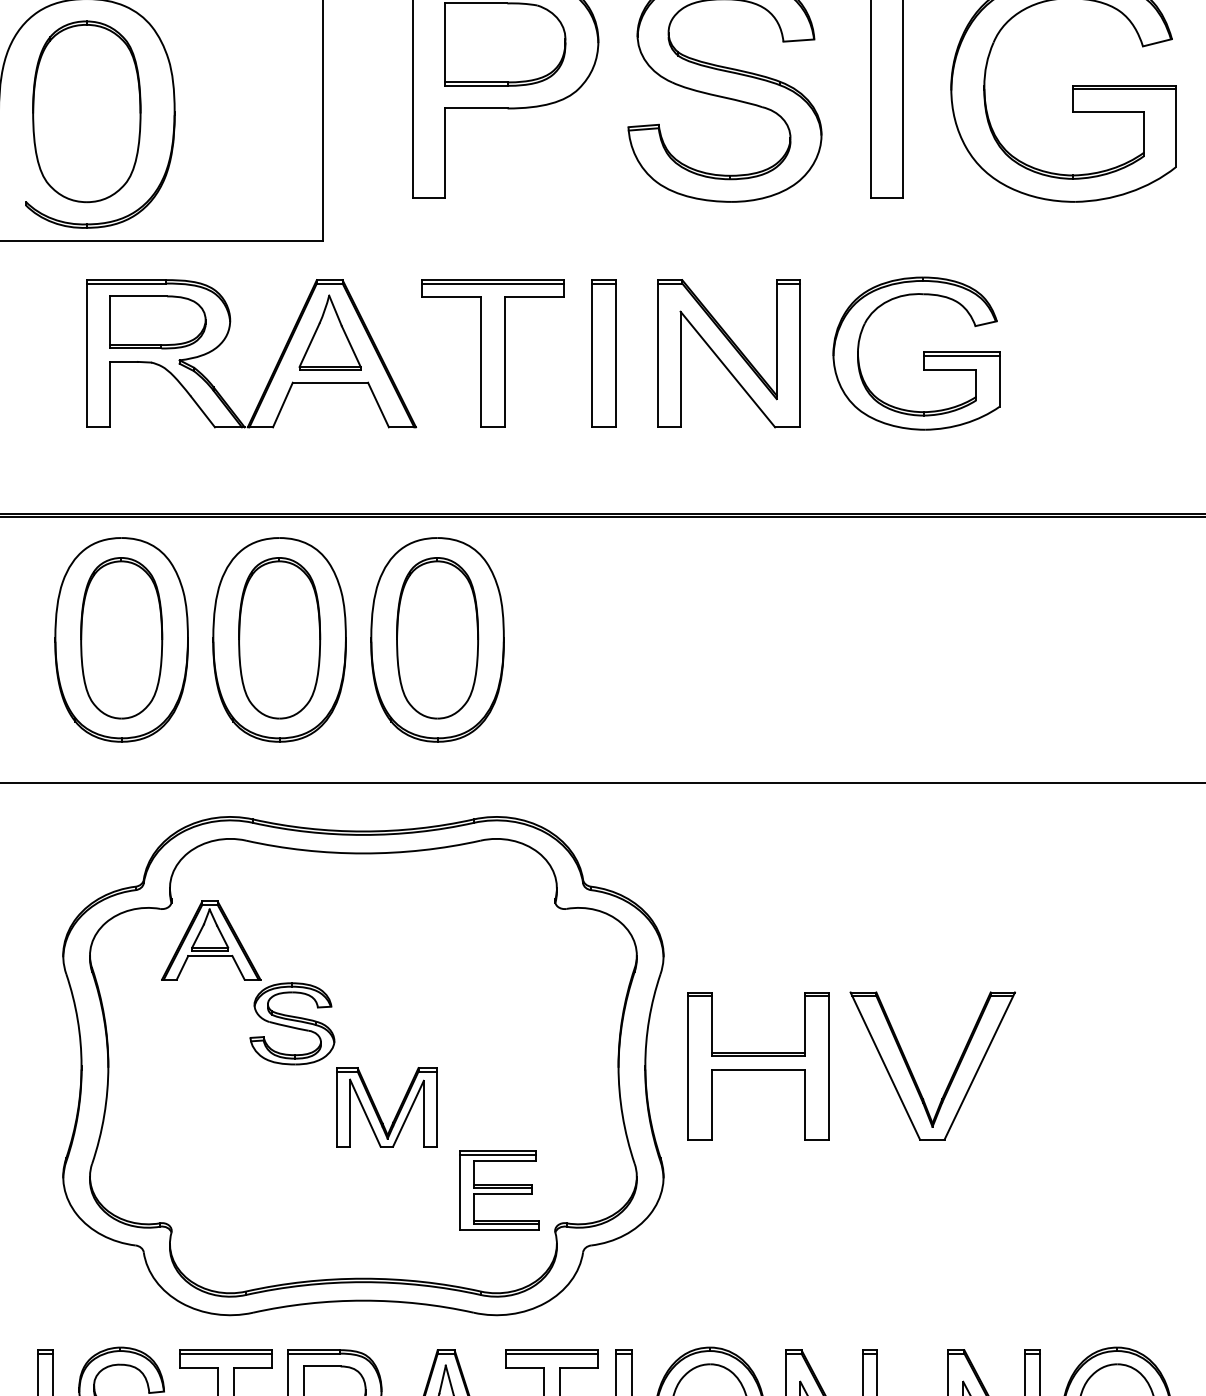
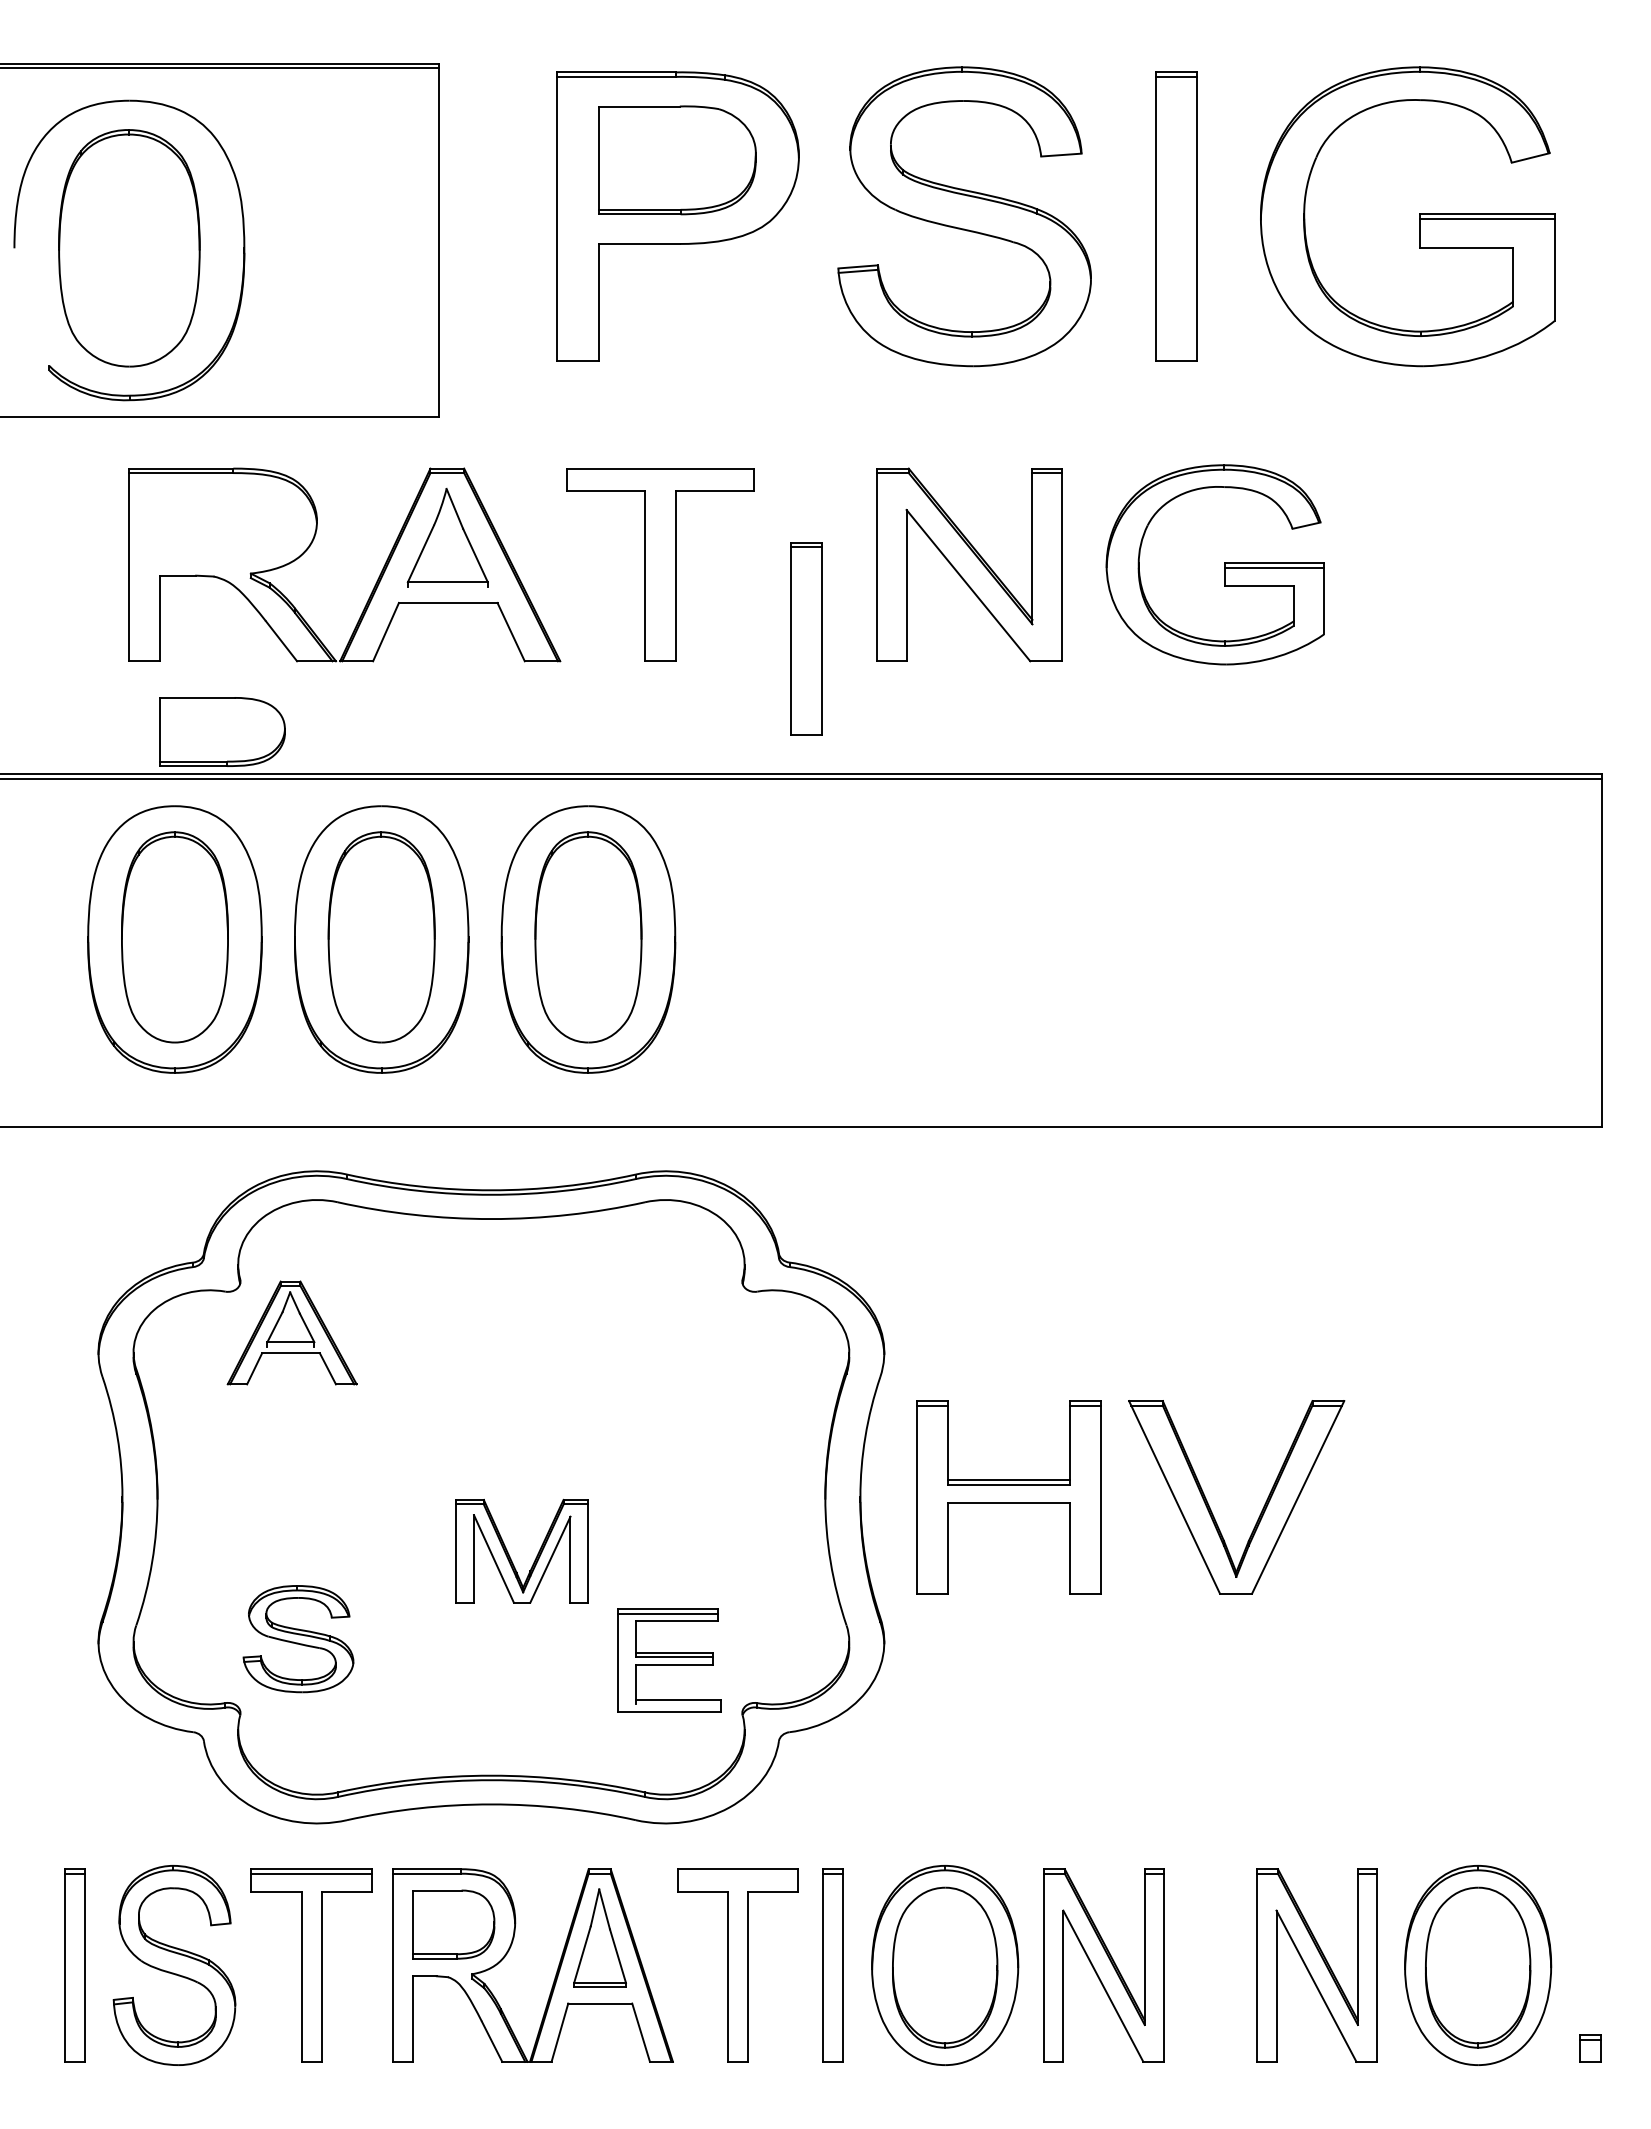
line: (492, 283) -> (660, 473), removed
part: (157, 322) -> (222, 731), moved
part: (604, 353) -> (806, 638), moved
line: (329, 370) -> (447, 586), removed
line: (209, 950) -> (290, 1346), removed
part: (292, 1024) -> (298, 1639), moved
line: (506, 1224) -> (678, 1704), removed
line: (551, 1353) -> (737, 1873), removed

